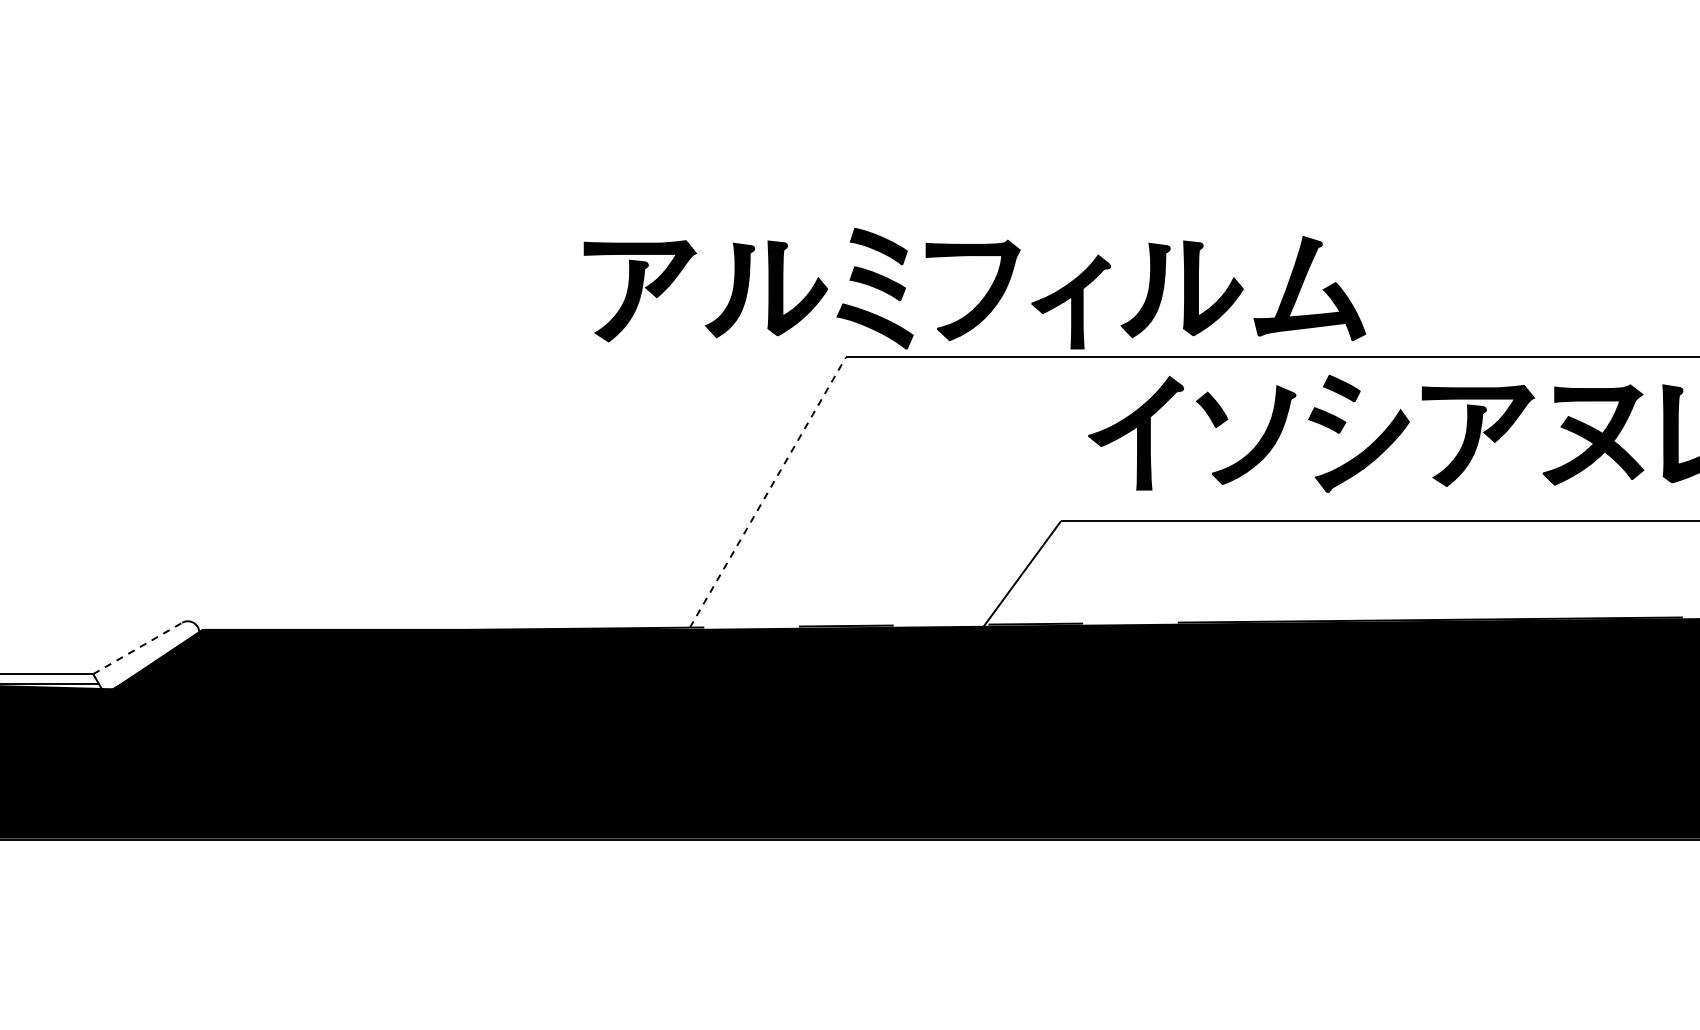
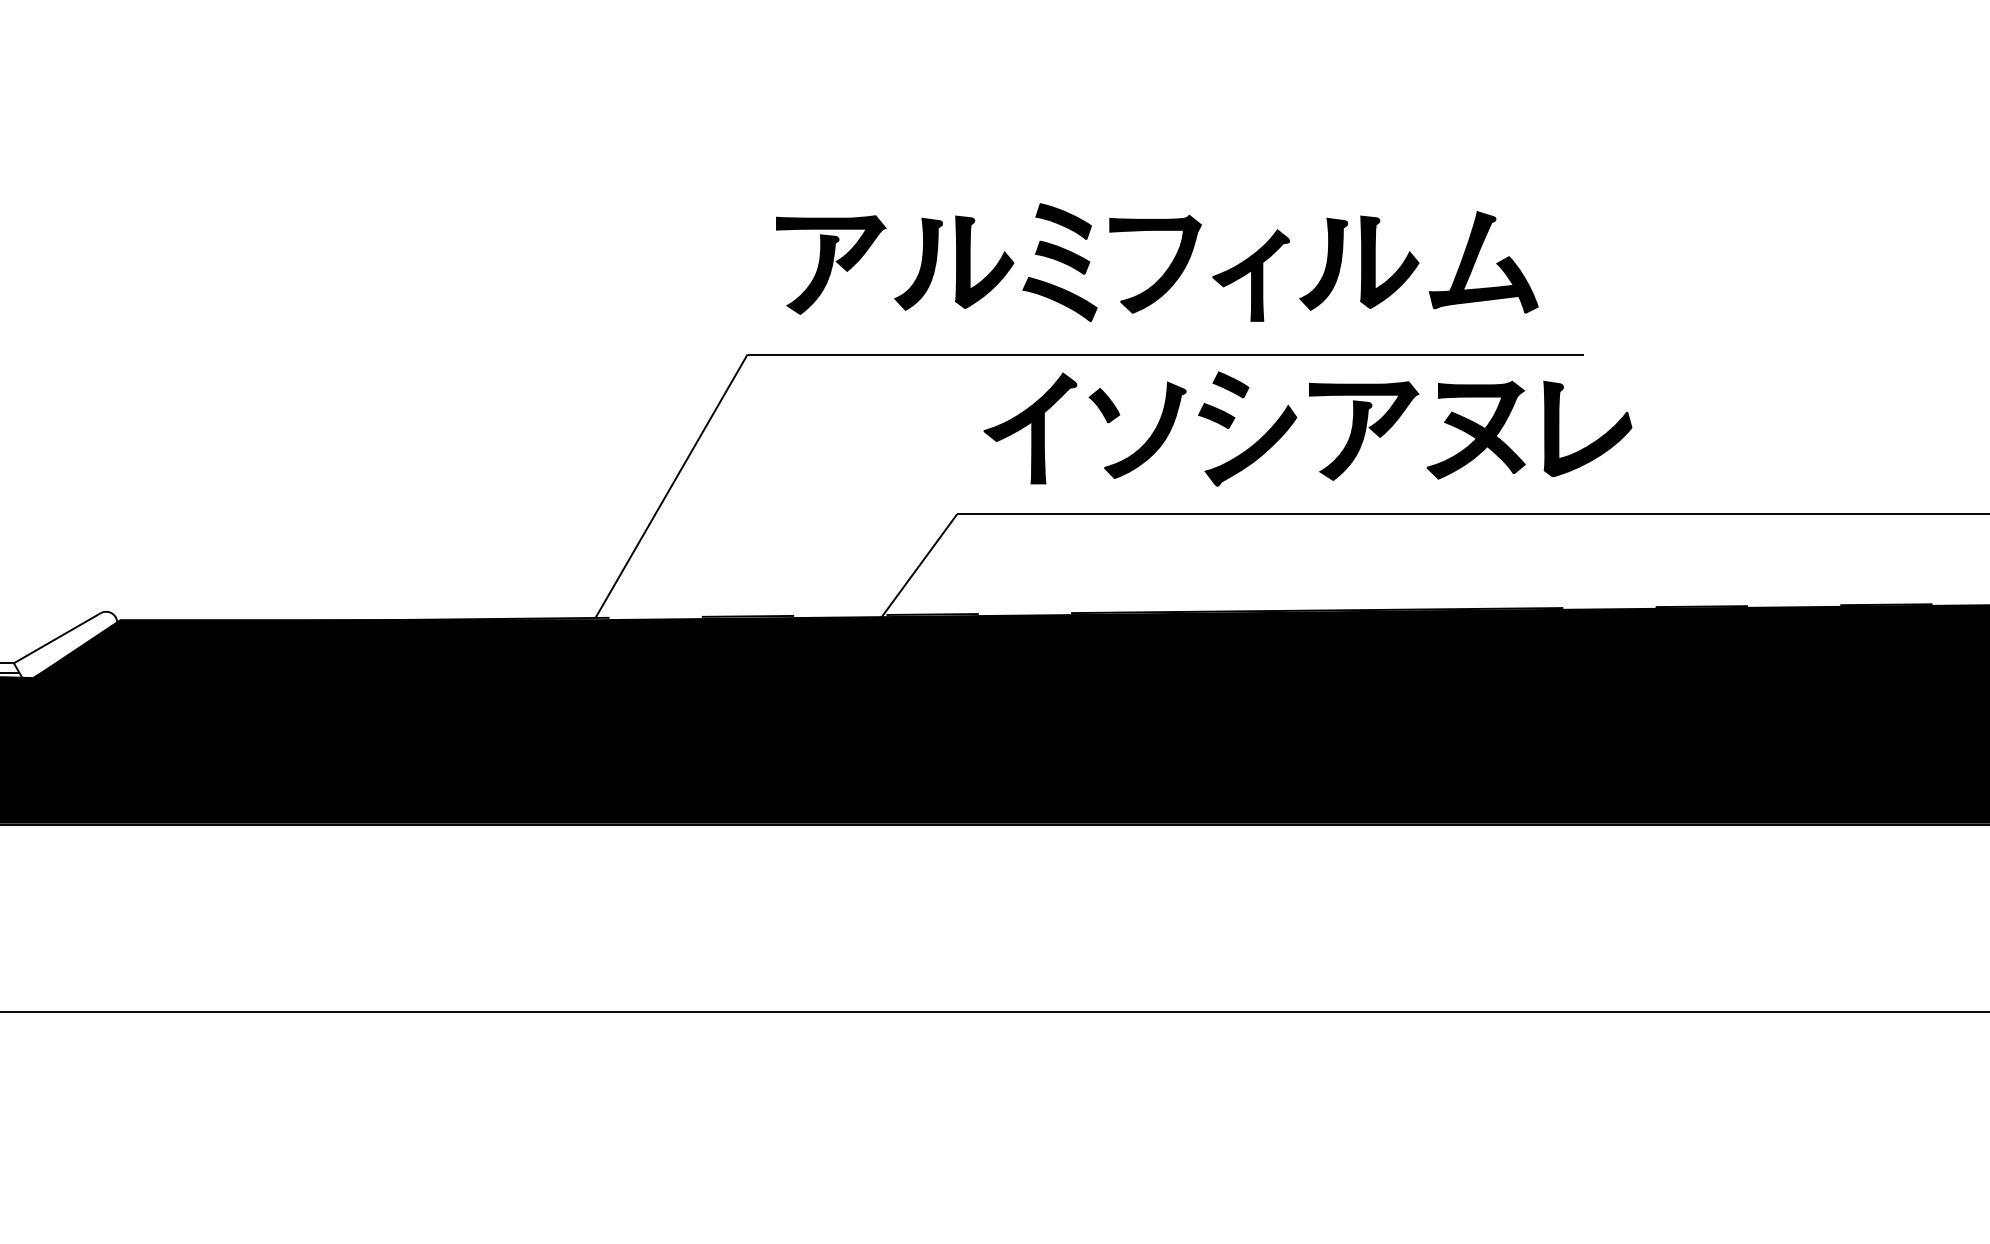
part: (985, 294) -> (1167, 268), moved
line: (767, 491) -> (671, 485), dashed -> solid
line: (137, 648) -> (57, 638), dashed -> solid

